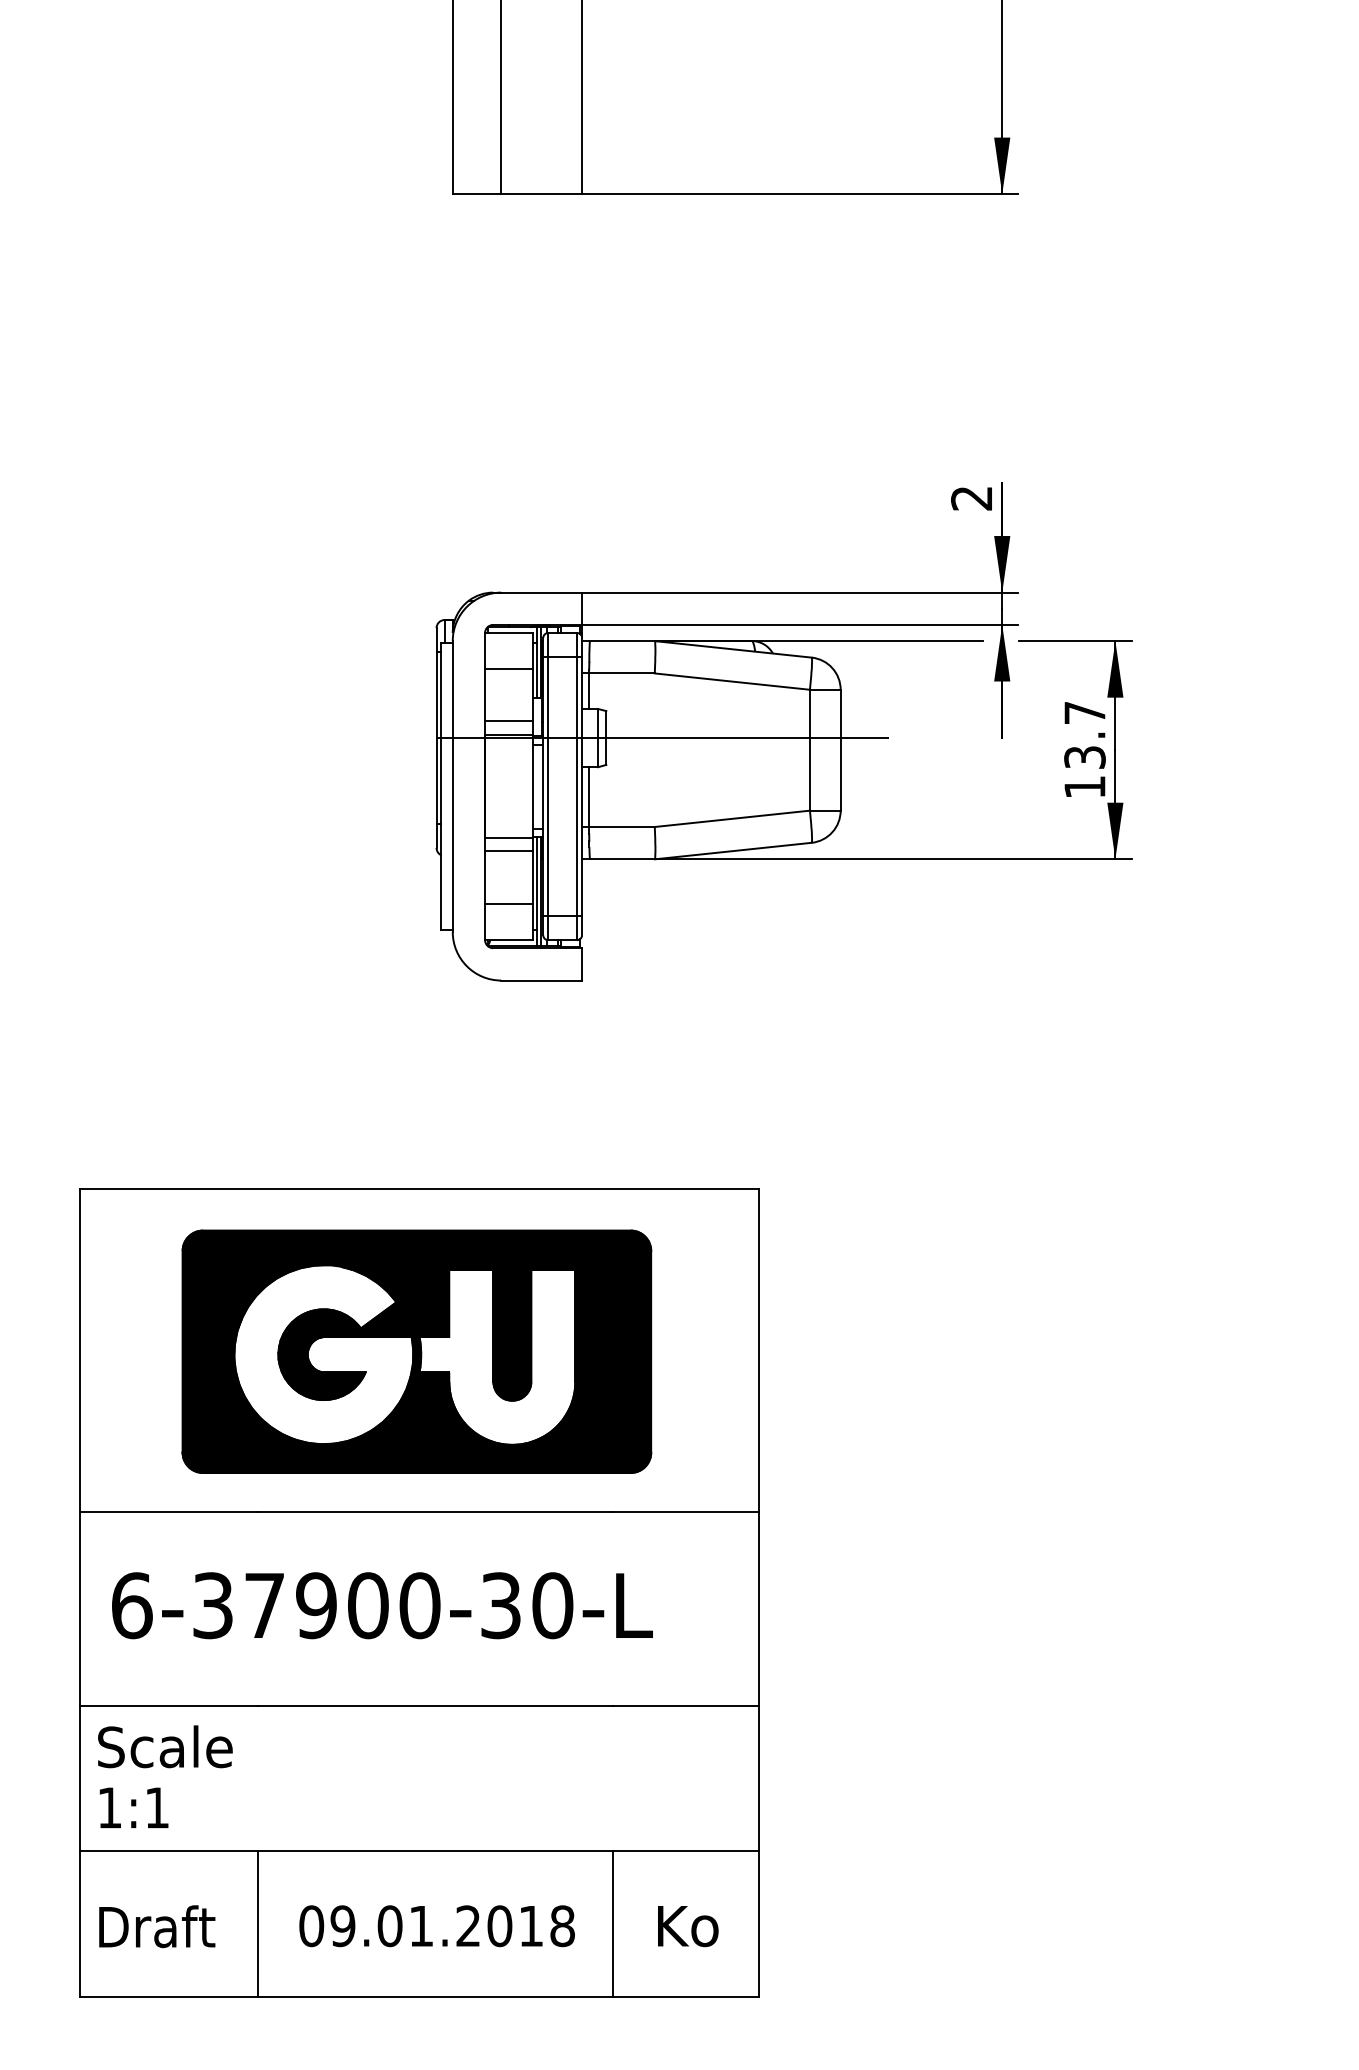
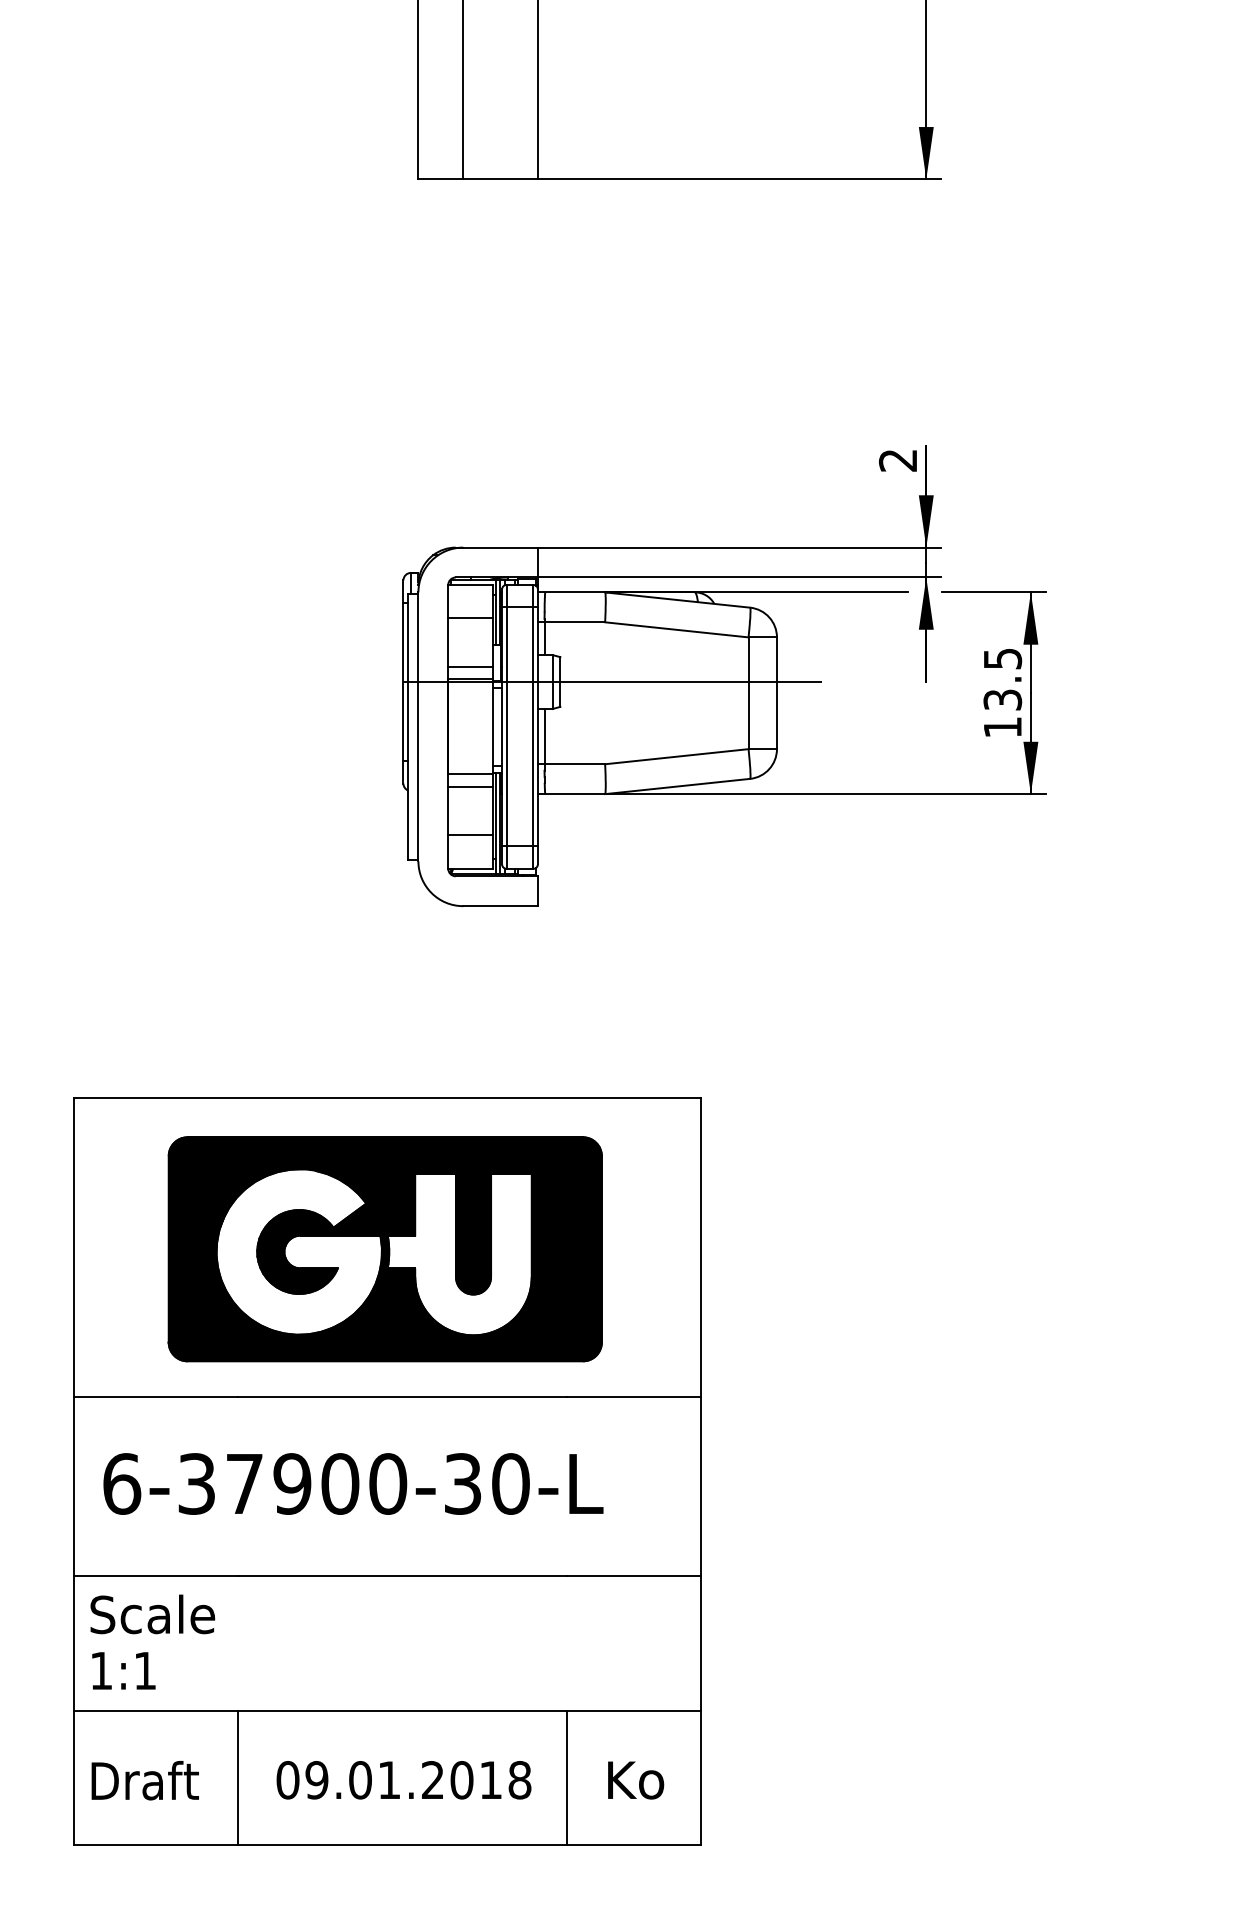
text: (1085, 712) -> (1003, 658), 13.7 -> 13.5

